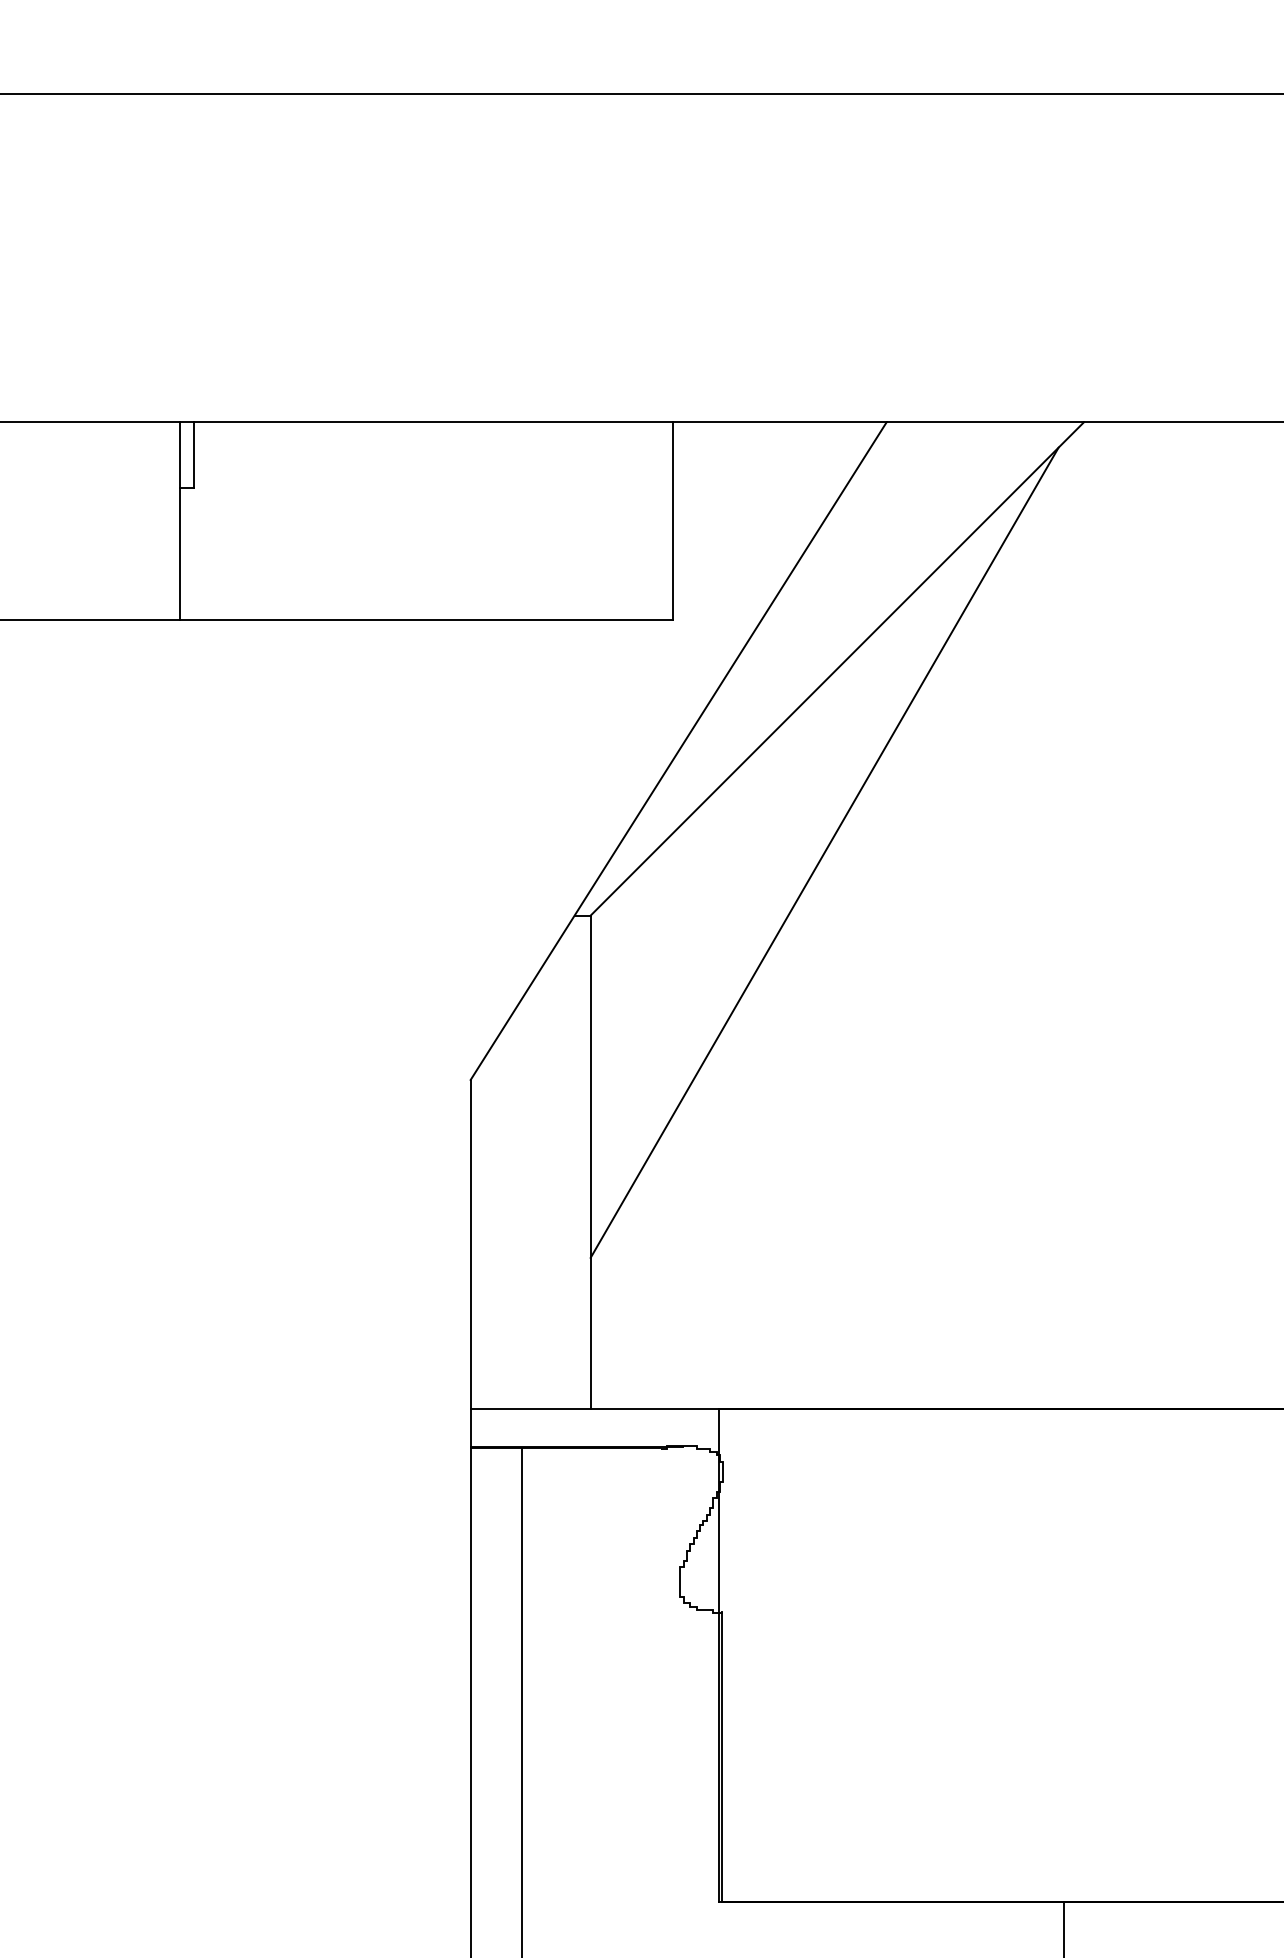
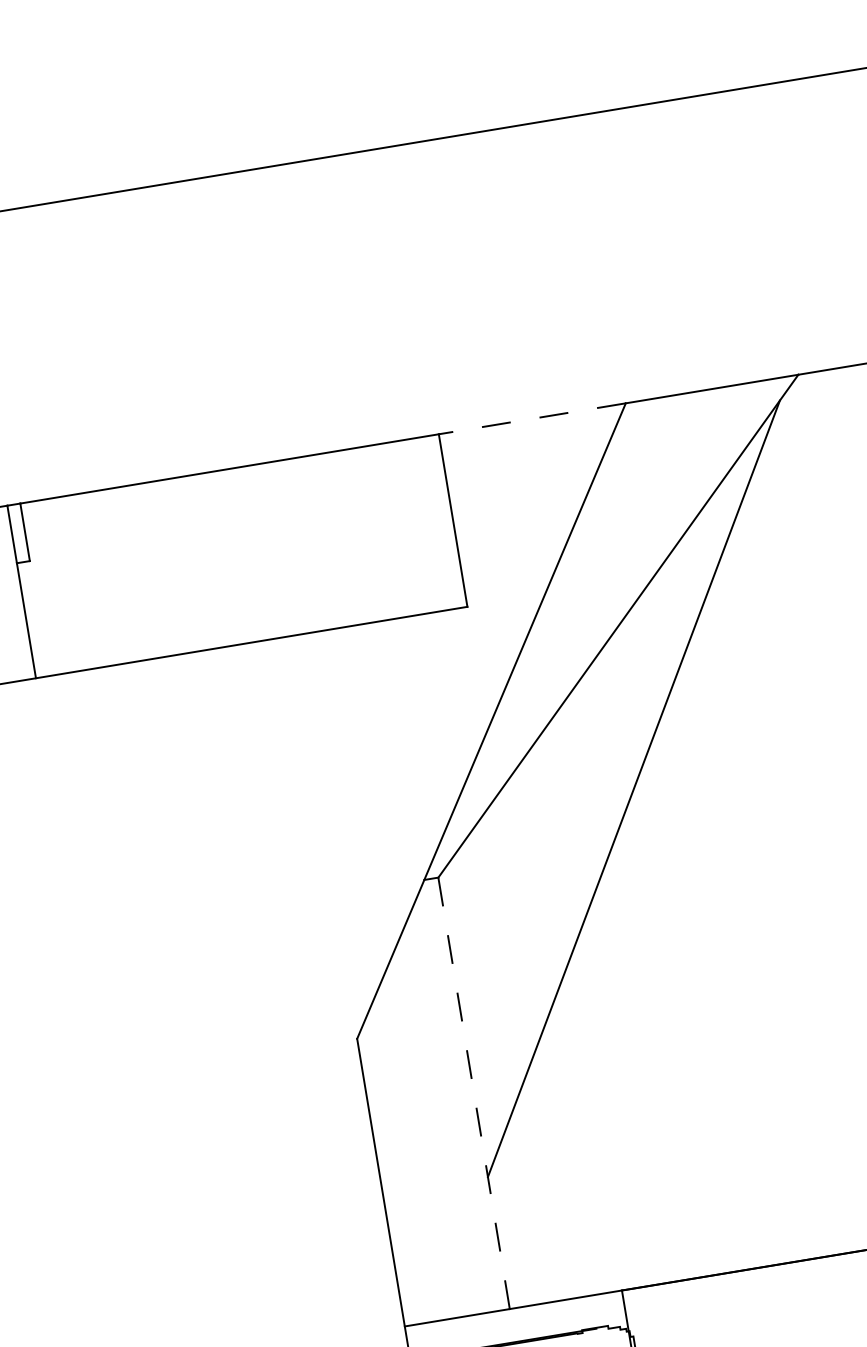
line: (779, 422) -> (532, 418), solid -> dashed
line: (590, 1162) -> (473, 1093), solid -> dashed

